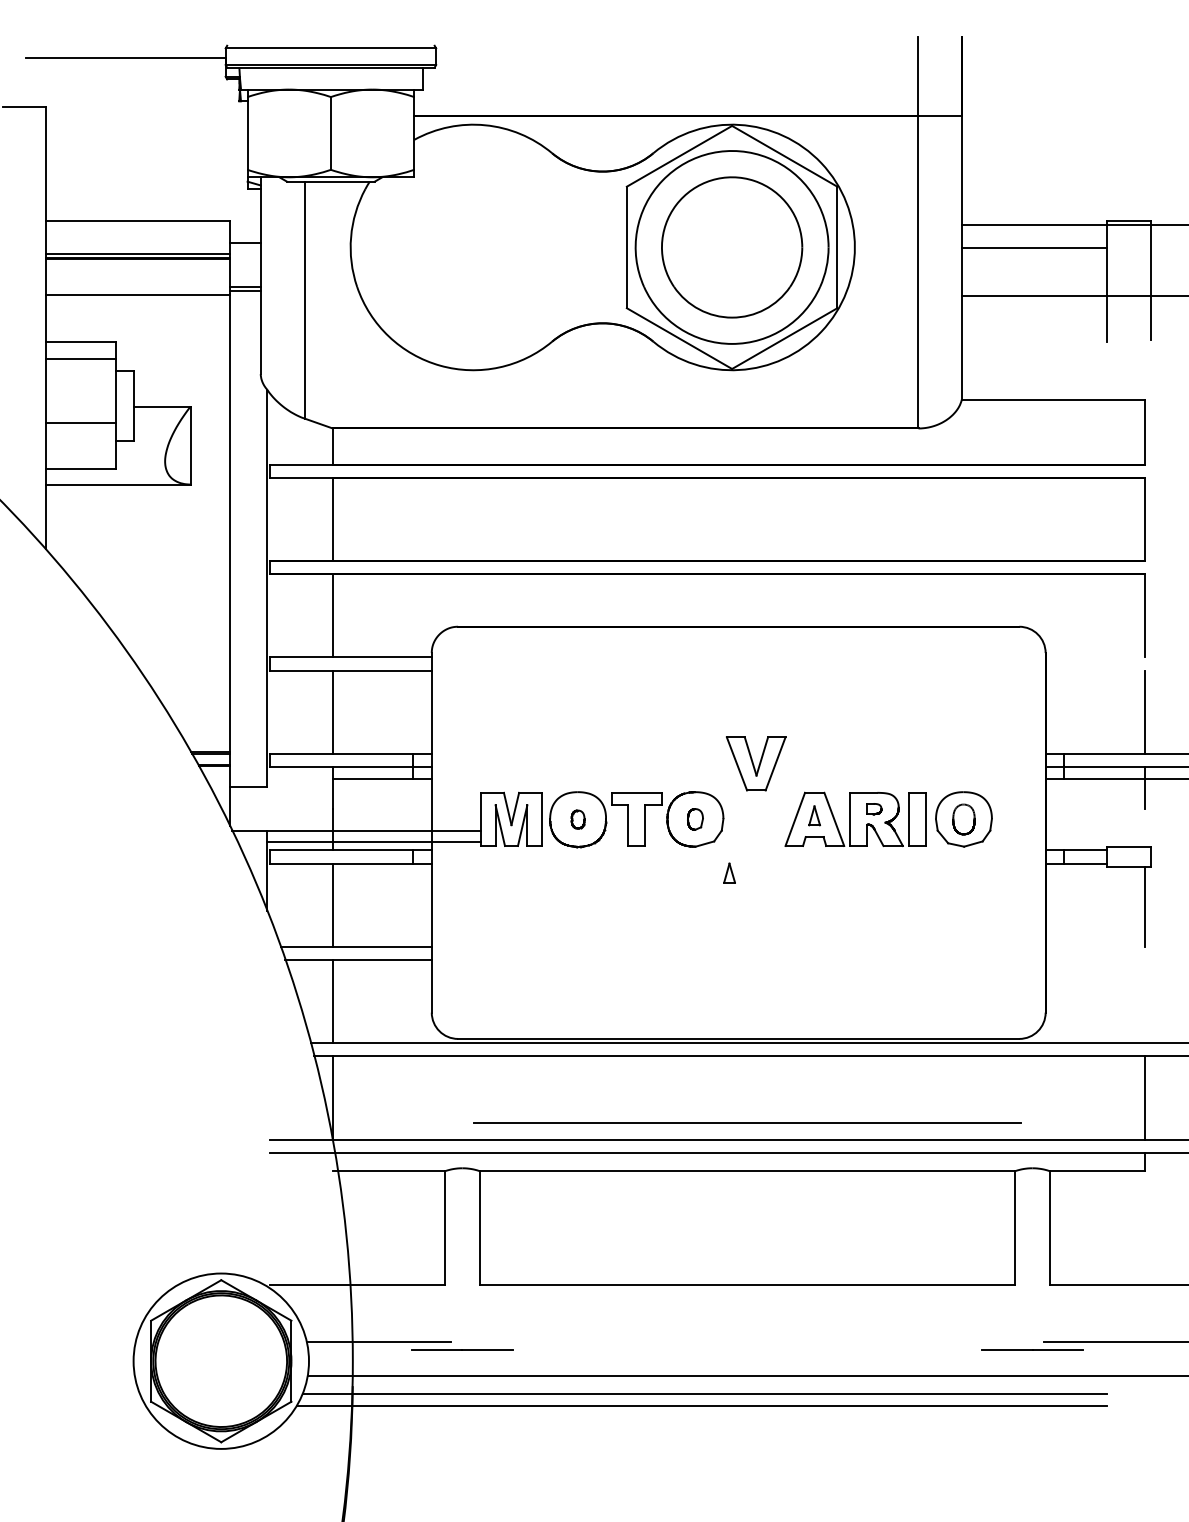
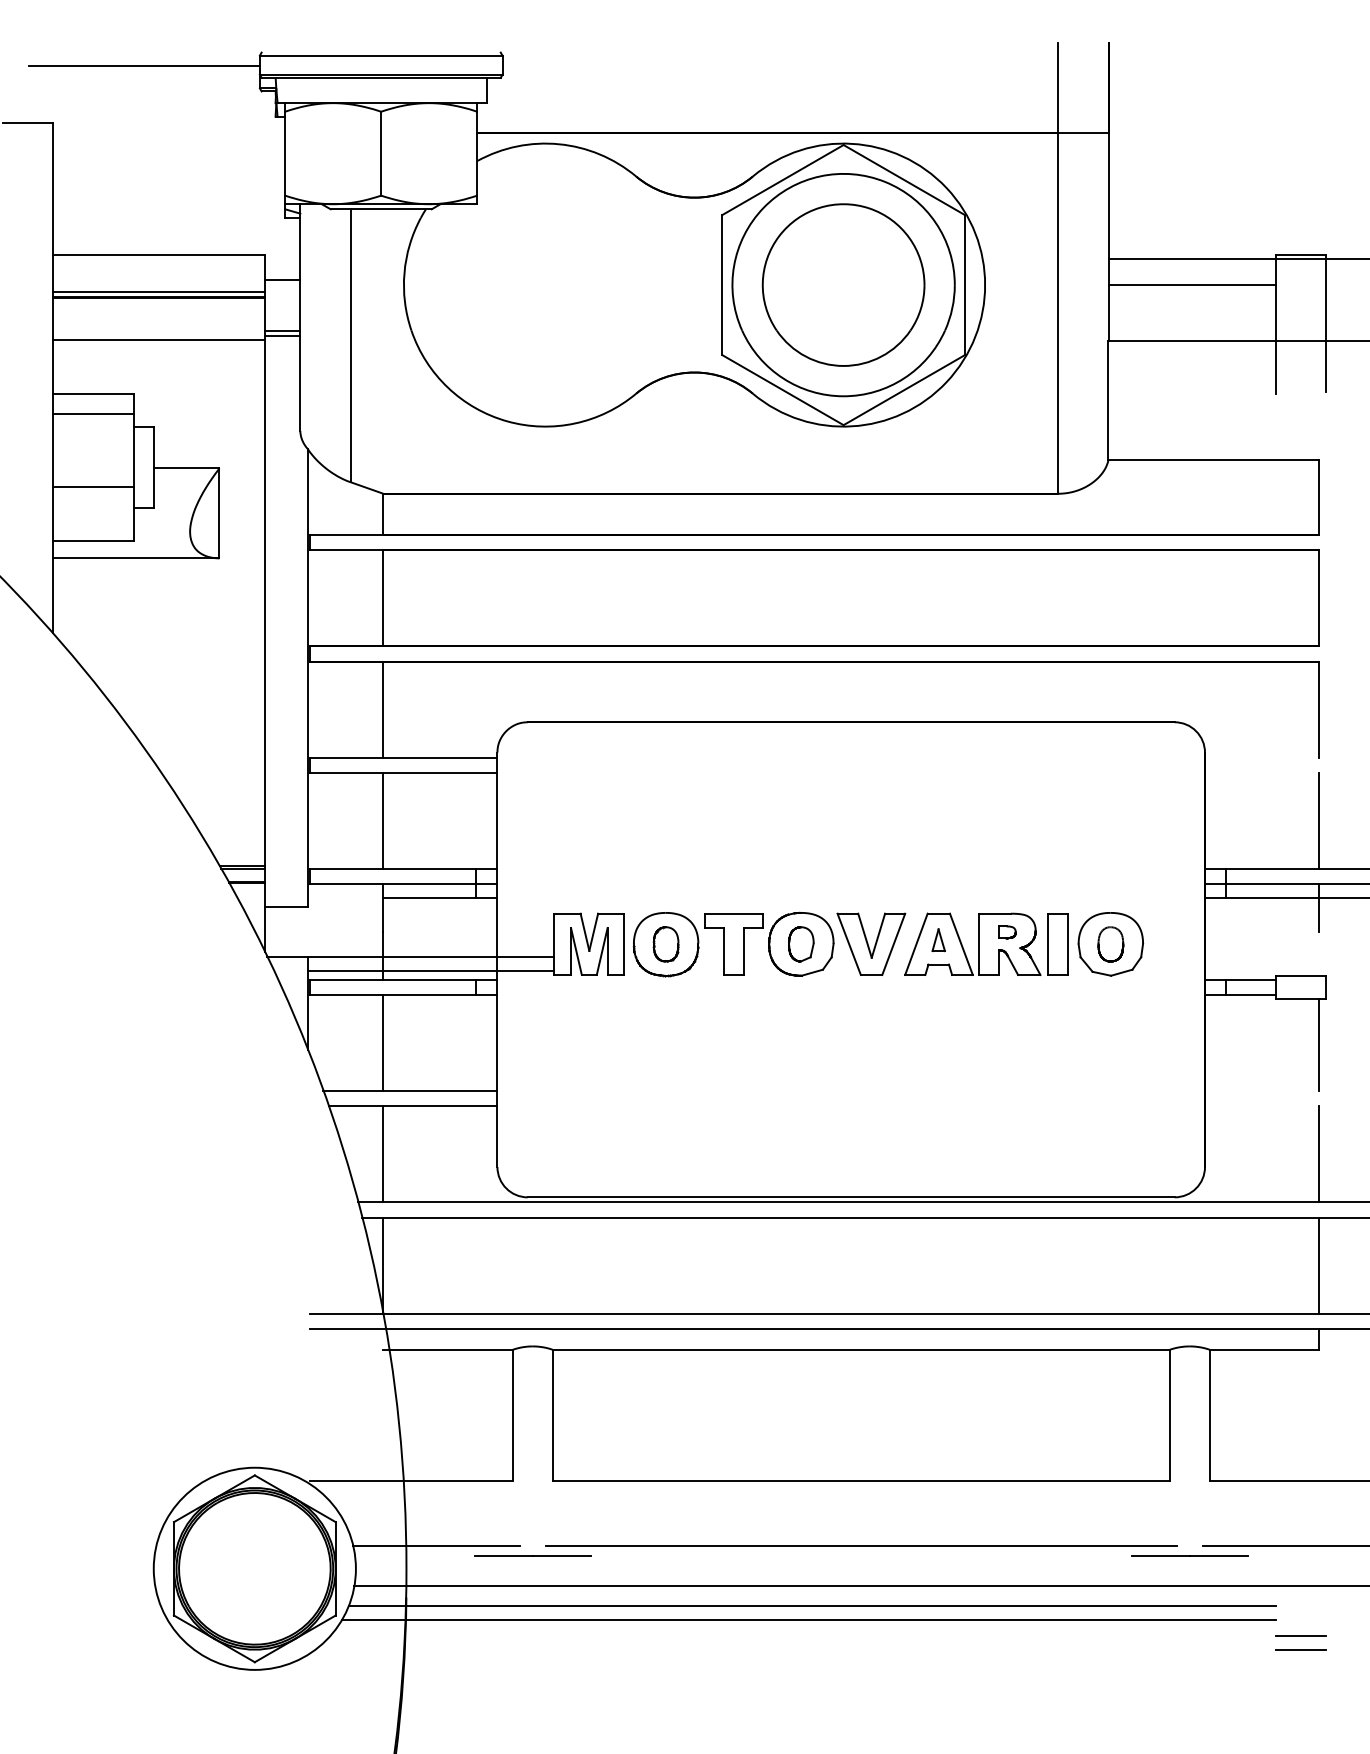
part: (756, 763) -> (871, 943), moved
part: (577, 819) -> (665, 944), size x1.67
part: (695, 819) -> (801, 944), size x1.43
part: (729, 873) -> (840, 1006), removed
line: (1144, 1001) -> (1319, 1154), added
line: (747, 1122) -> (861, 1545), moved
line: (1128, 1419) -> (1300, 1636), added
line: (1128, 1432) -> (1300, 1650), added

